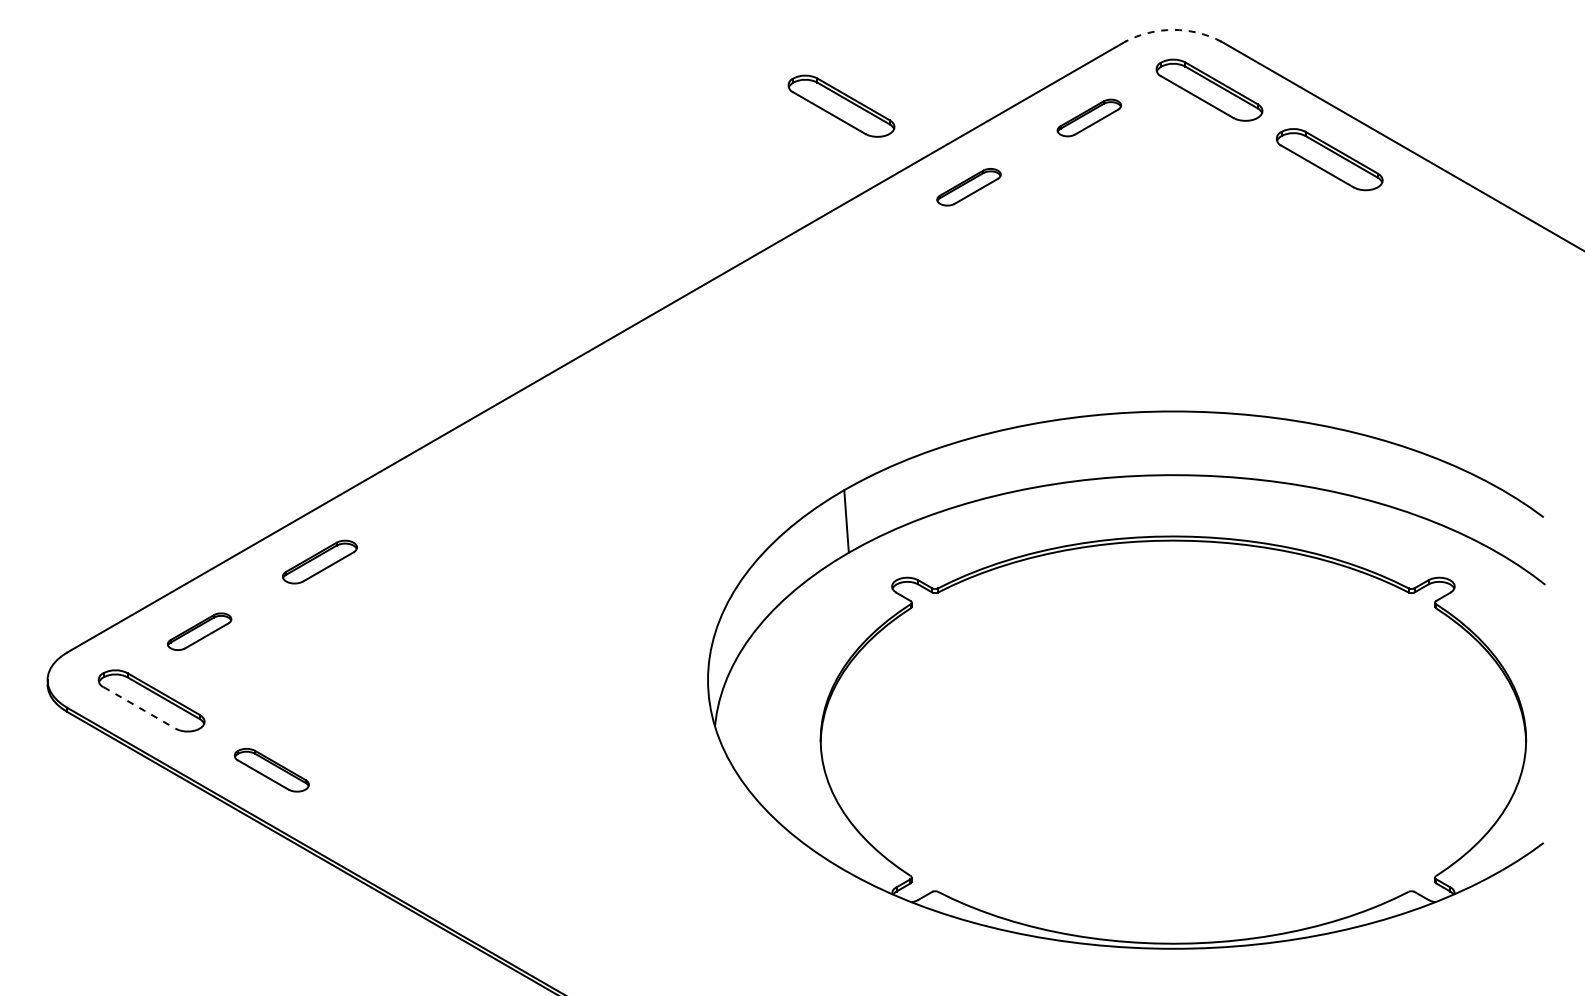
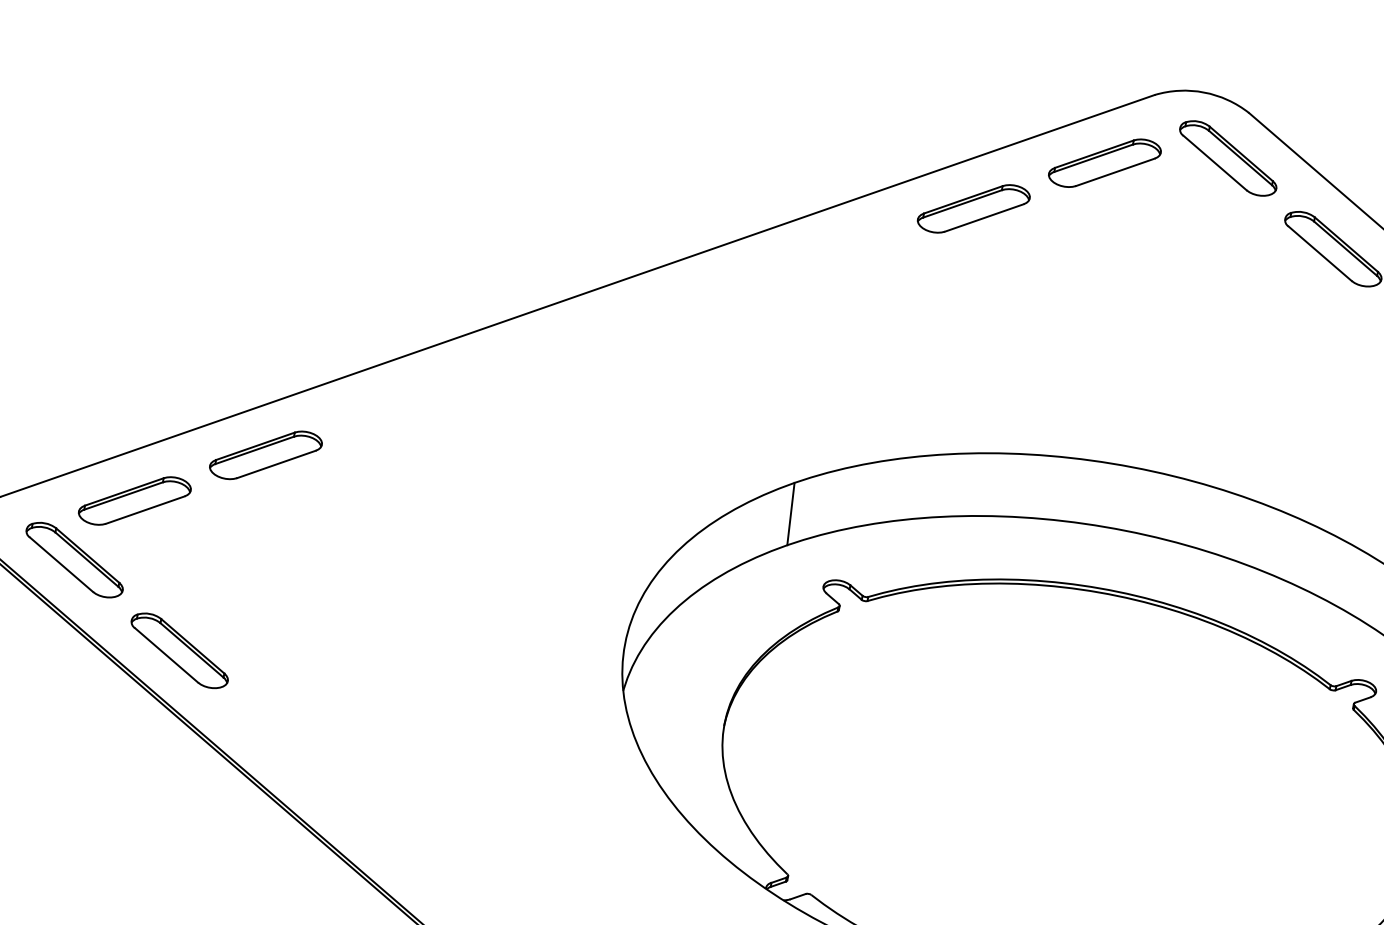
arc: (1173, 29) -> (1204, 92), dashed -> solid
part: (841, 105) -> (863, 104), removed
part: (1089, 117) -> (1105, 162), size x1.67
part: (968, 186) -> (973, 207), size x1.67
part: (319, 561) -> (265, 454), size x1.43
part: (199, 631) -> (134, 500), size x1.67
line: (139, 707) -> (61, 564), dashed -> solid
part: (271, 769) -> (179, 649), size x1.43

